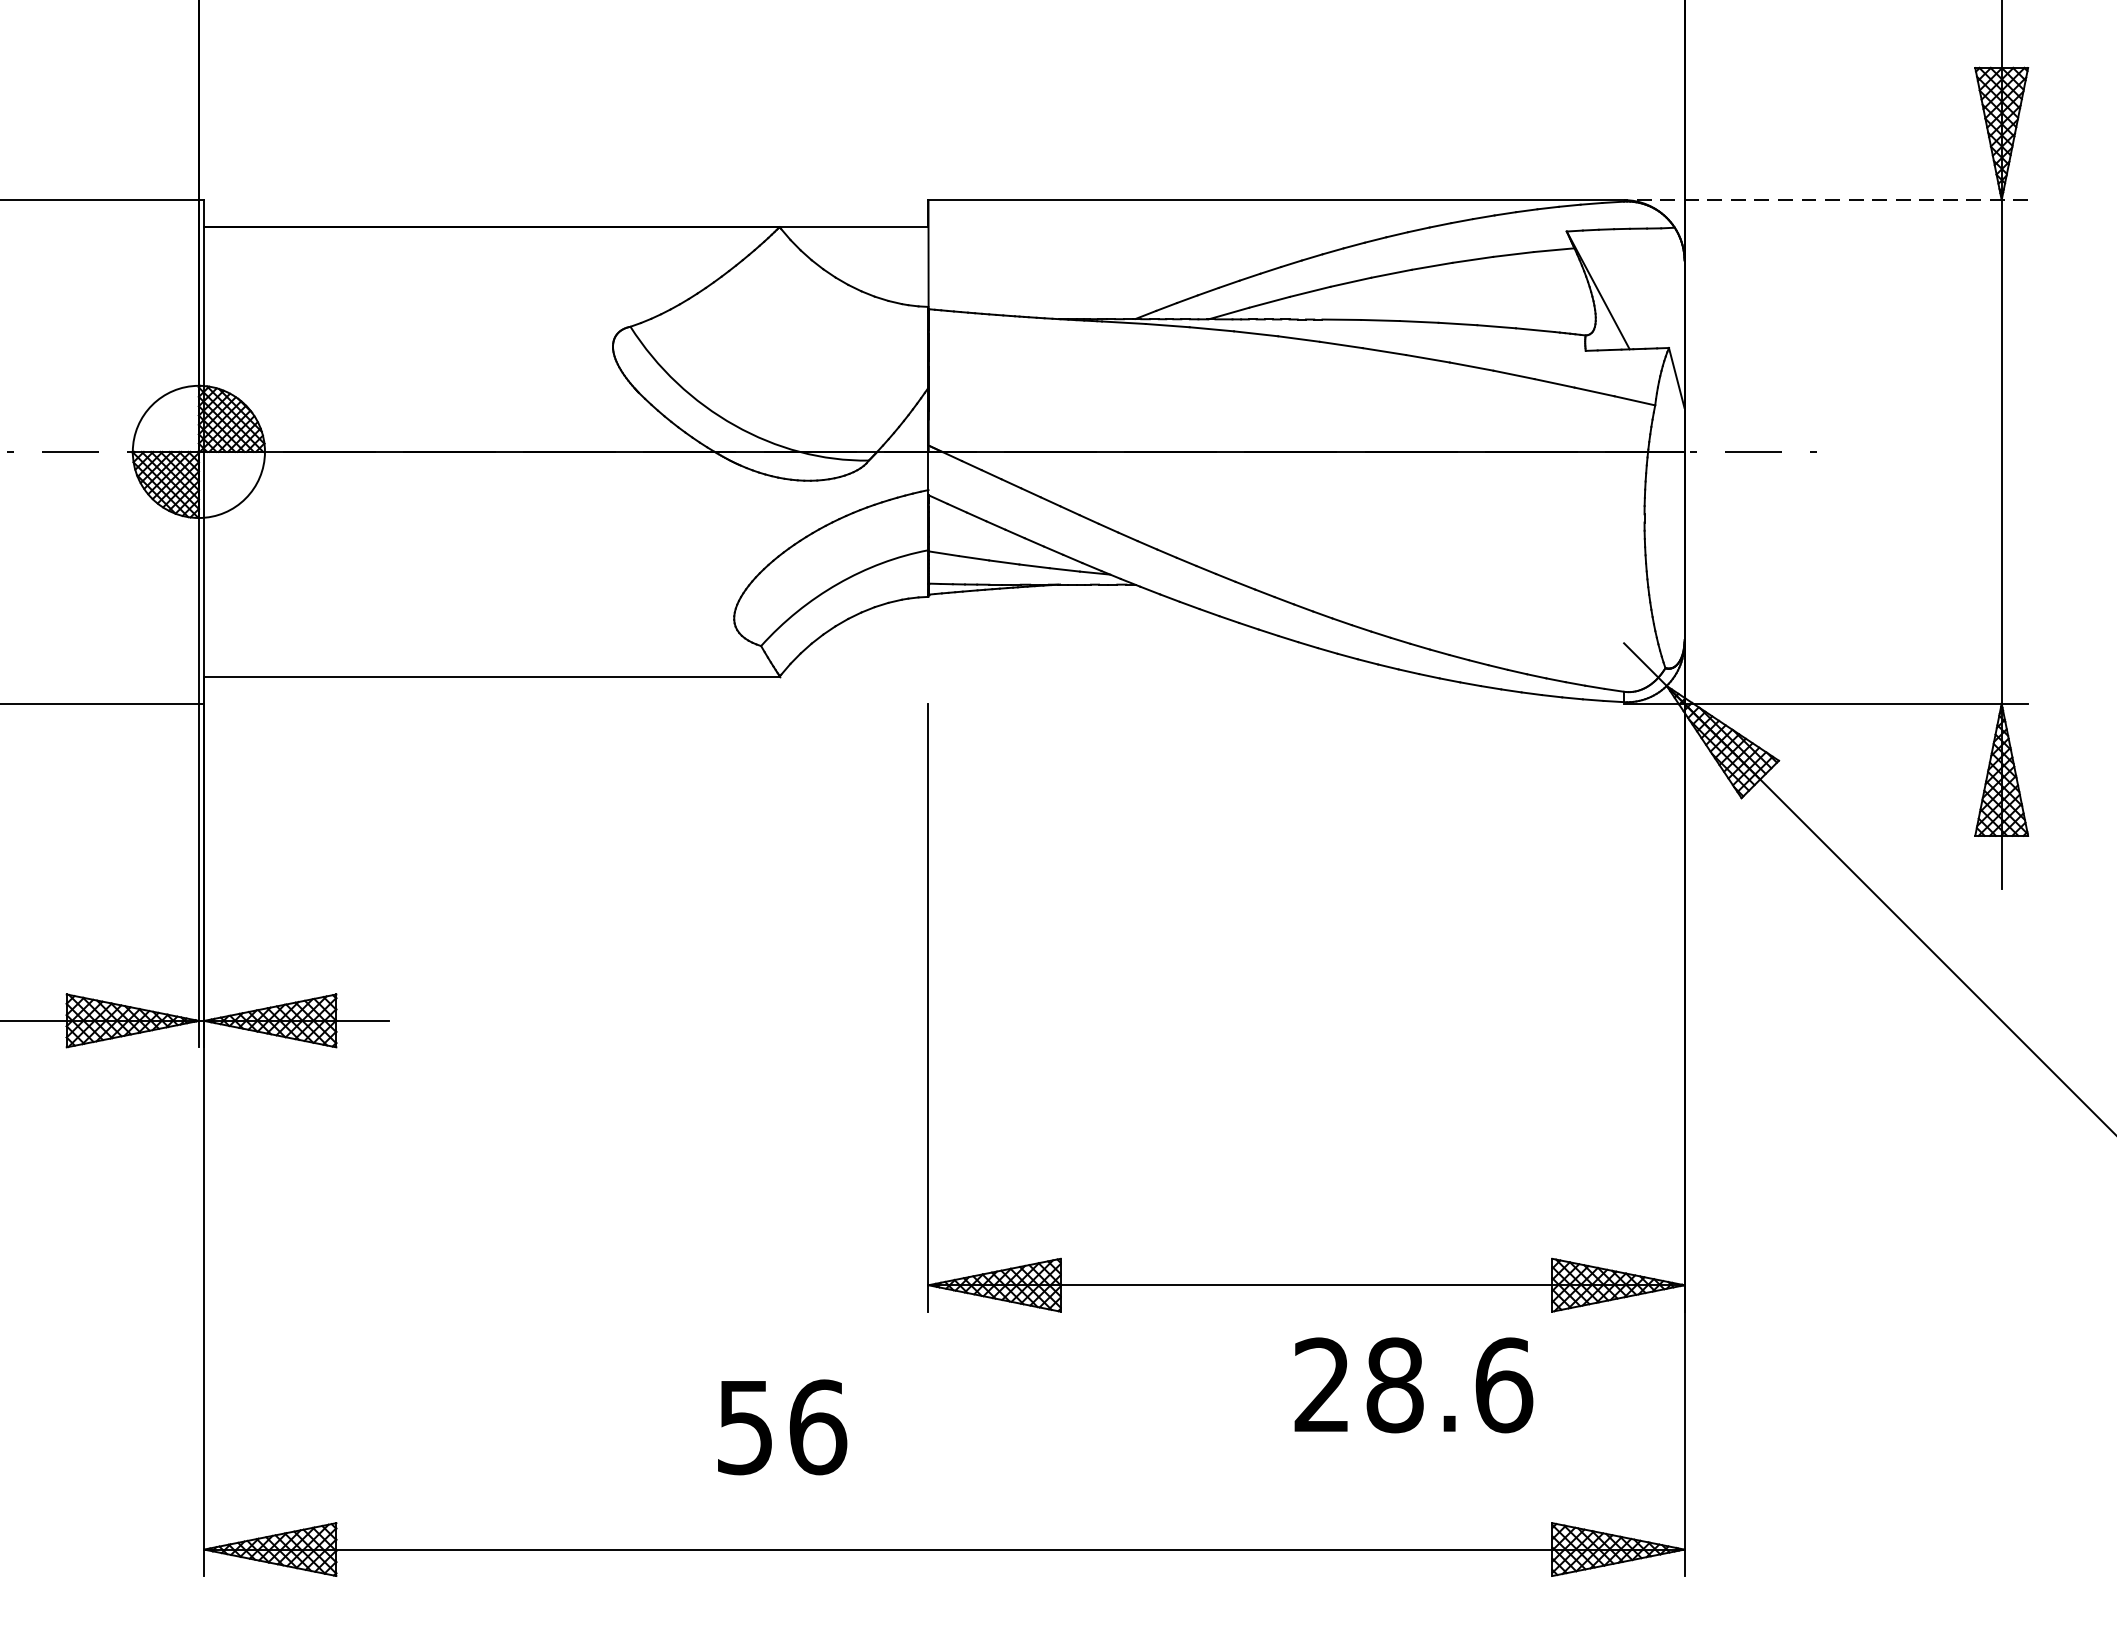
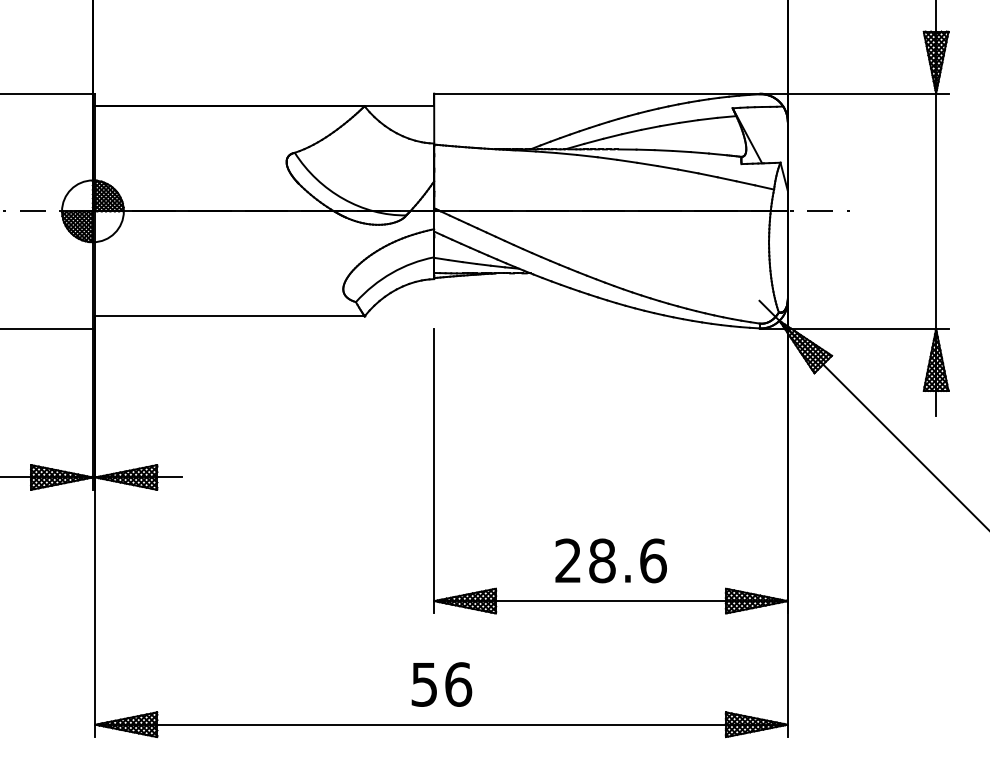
line: (1825, 199) -> (853, 93), dashed -> solid
text: (1412, 1384) -> (610, 560), moved
text: (781, 1427) -> (441, 684), moved

